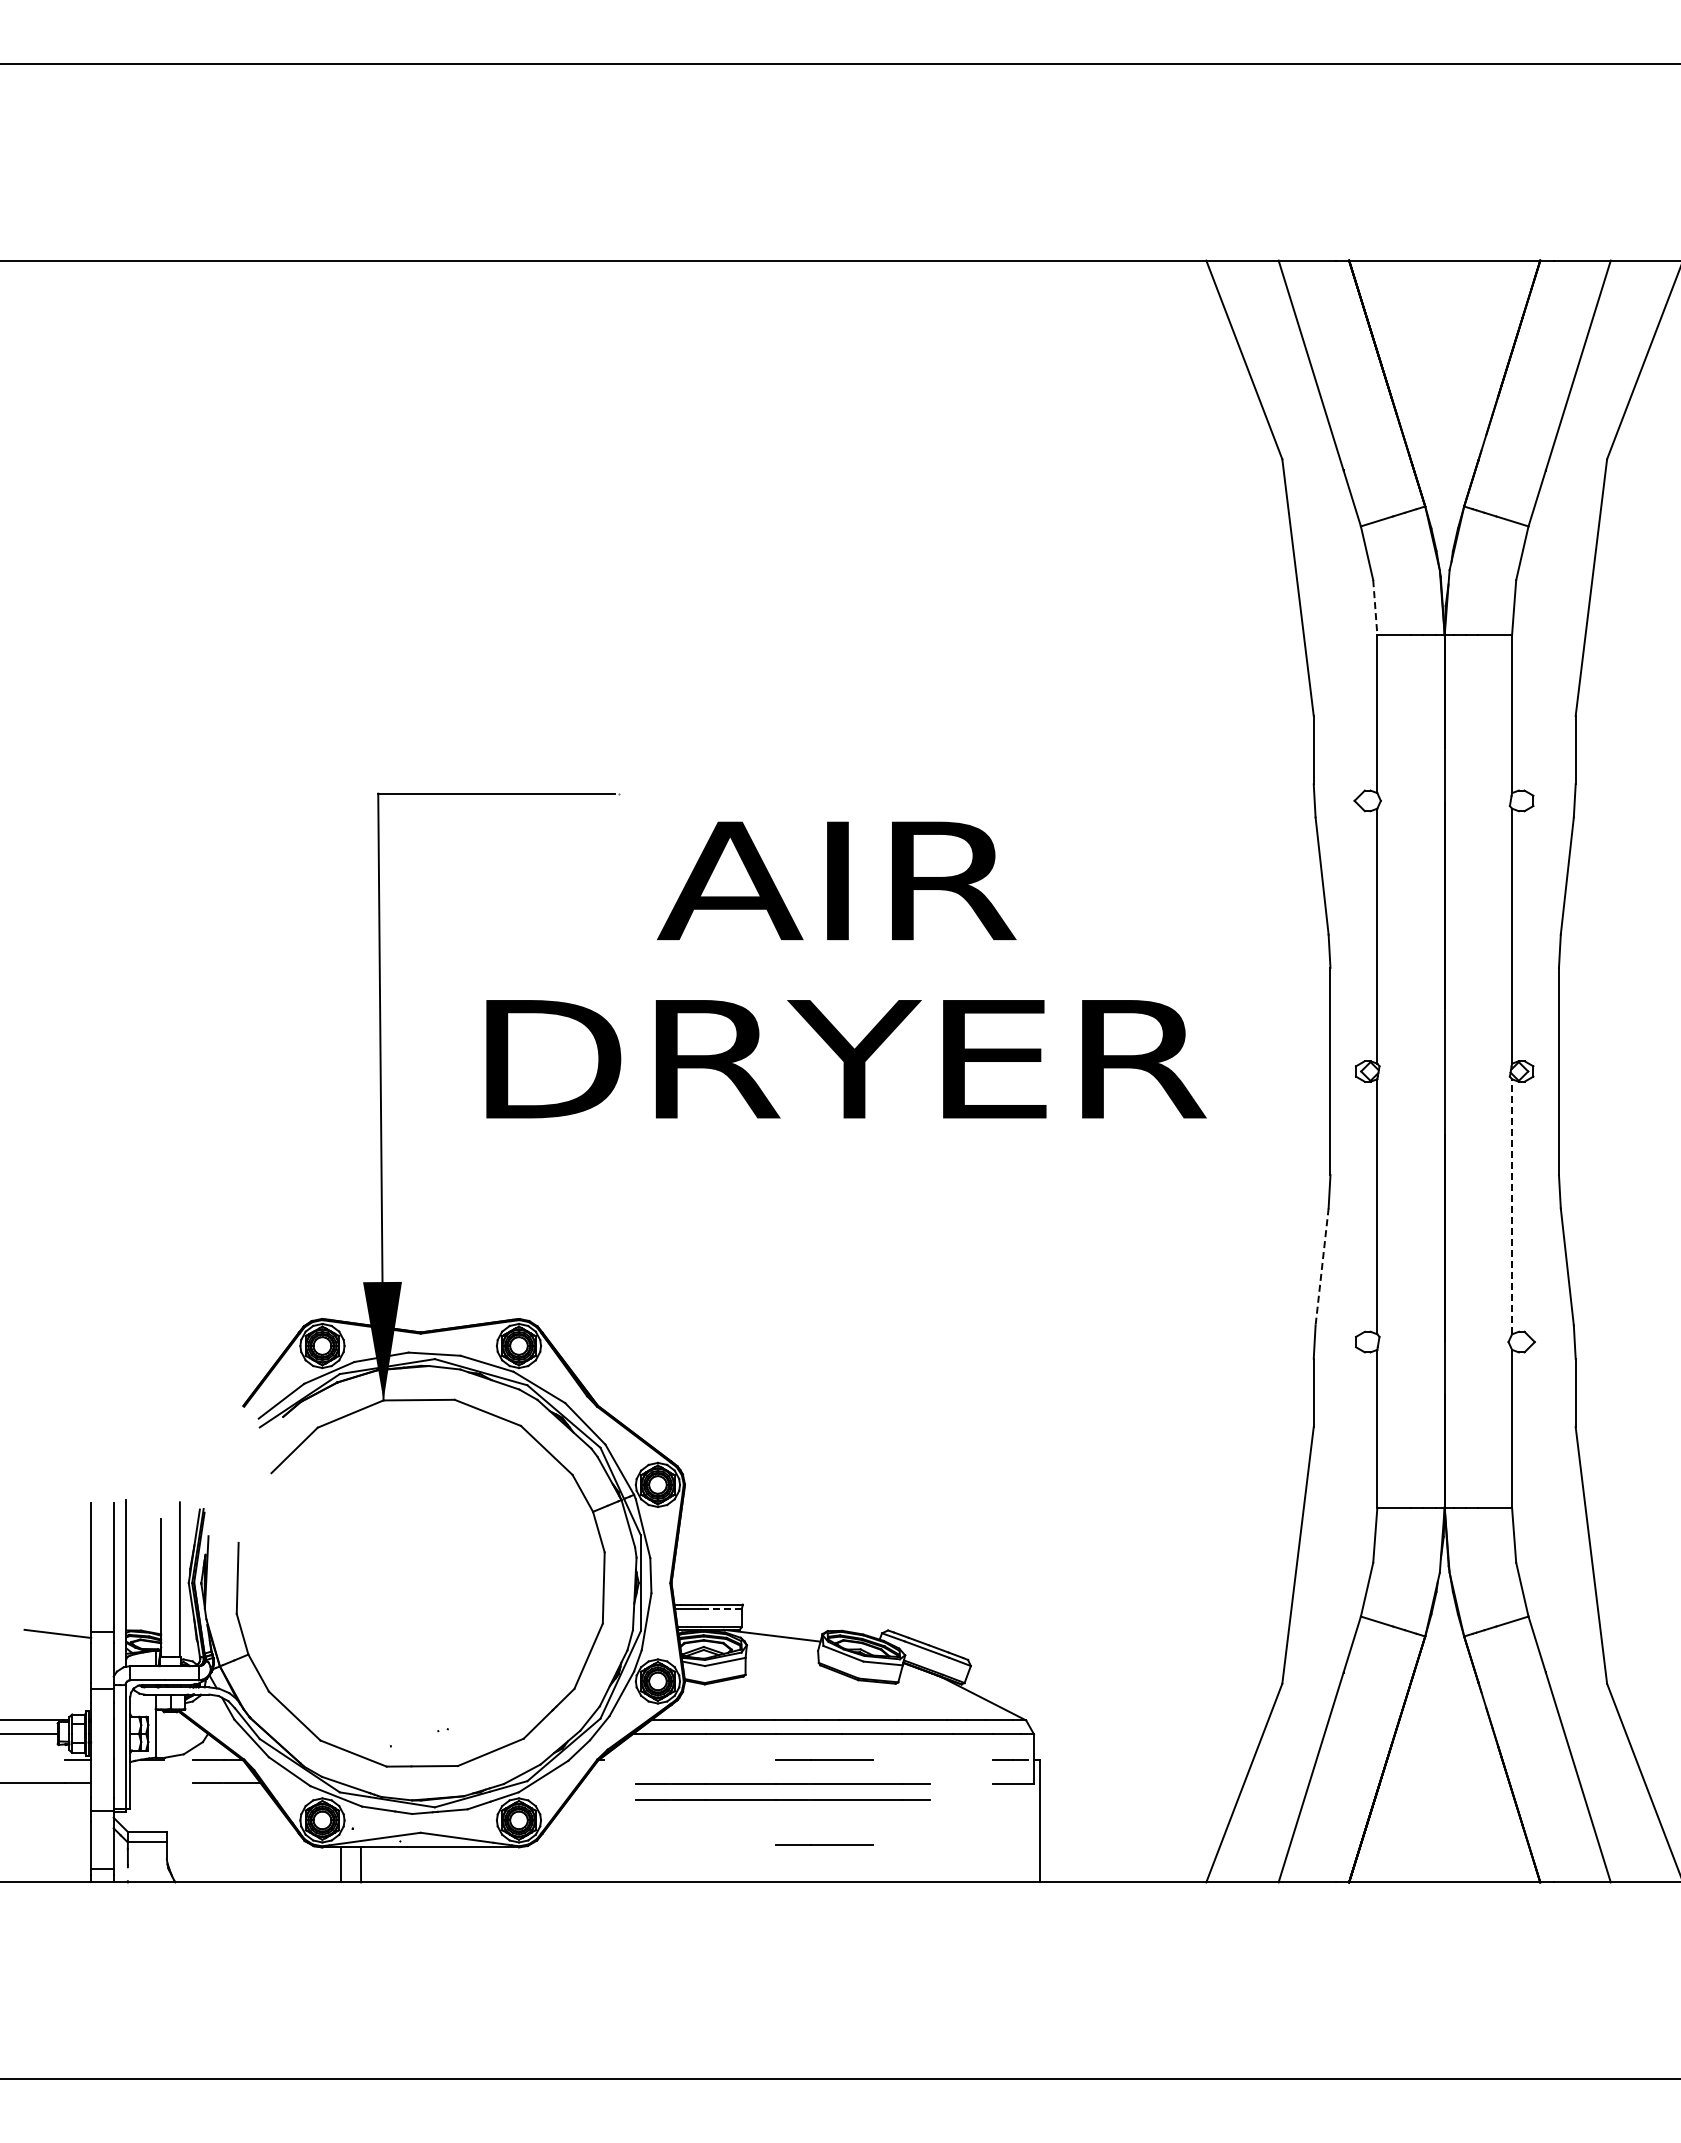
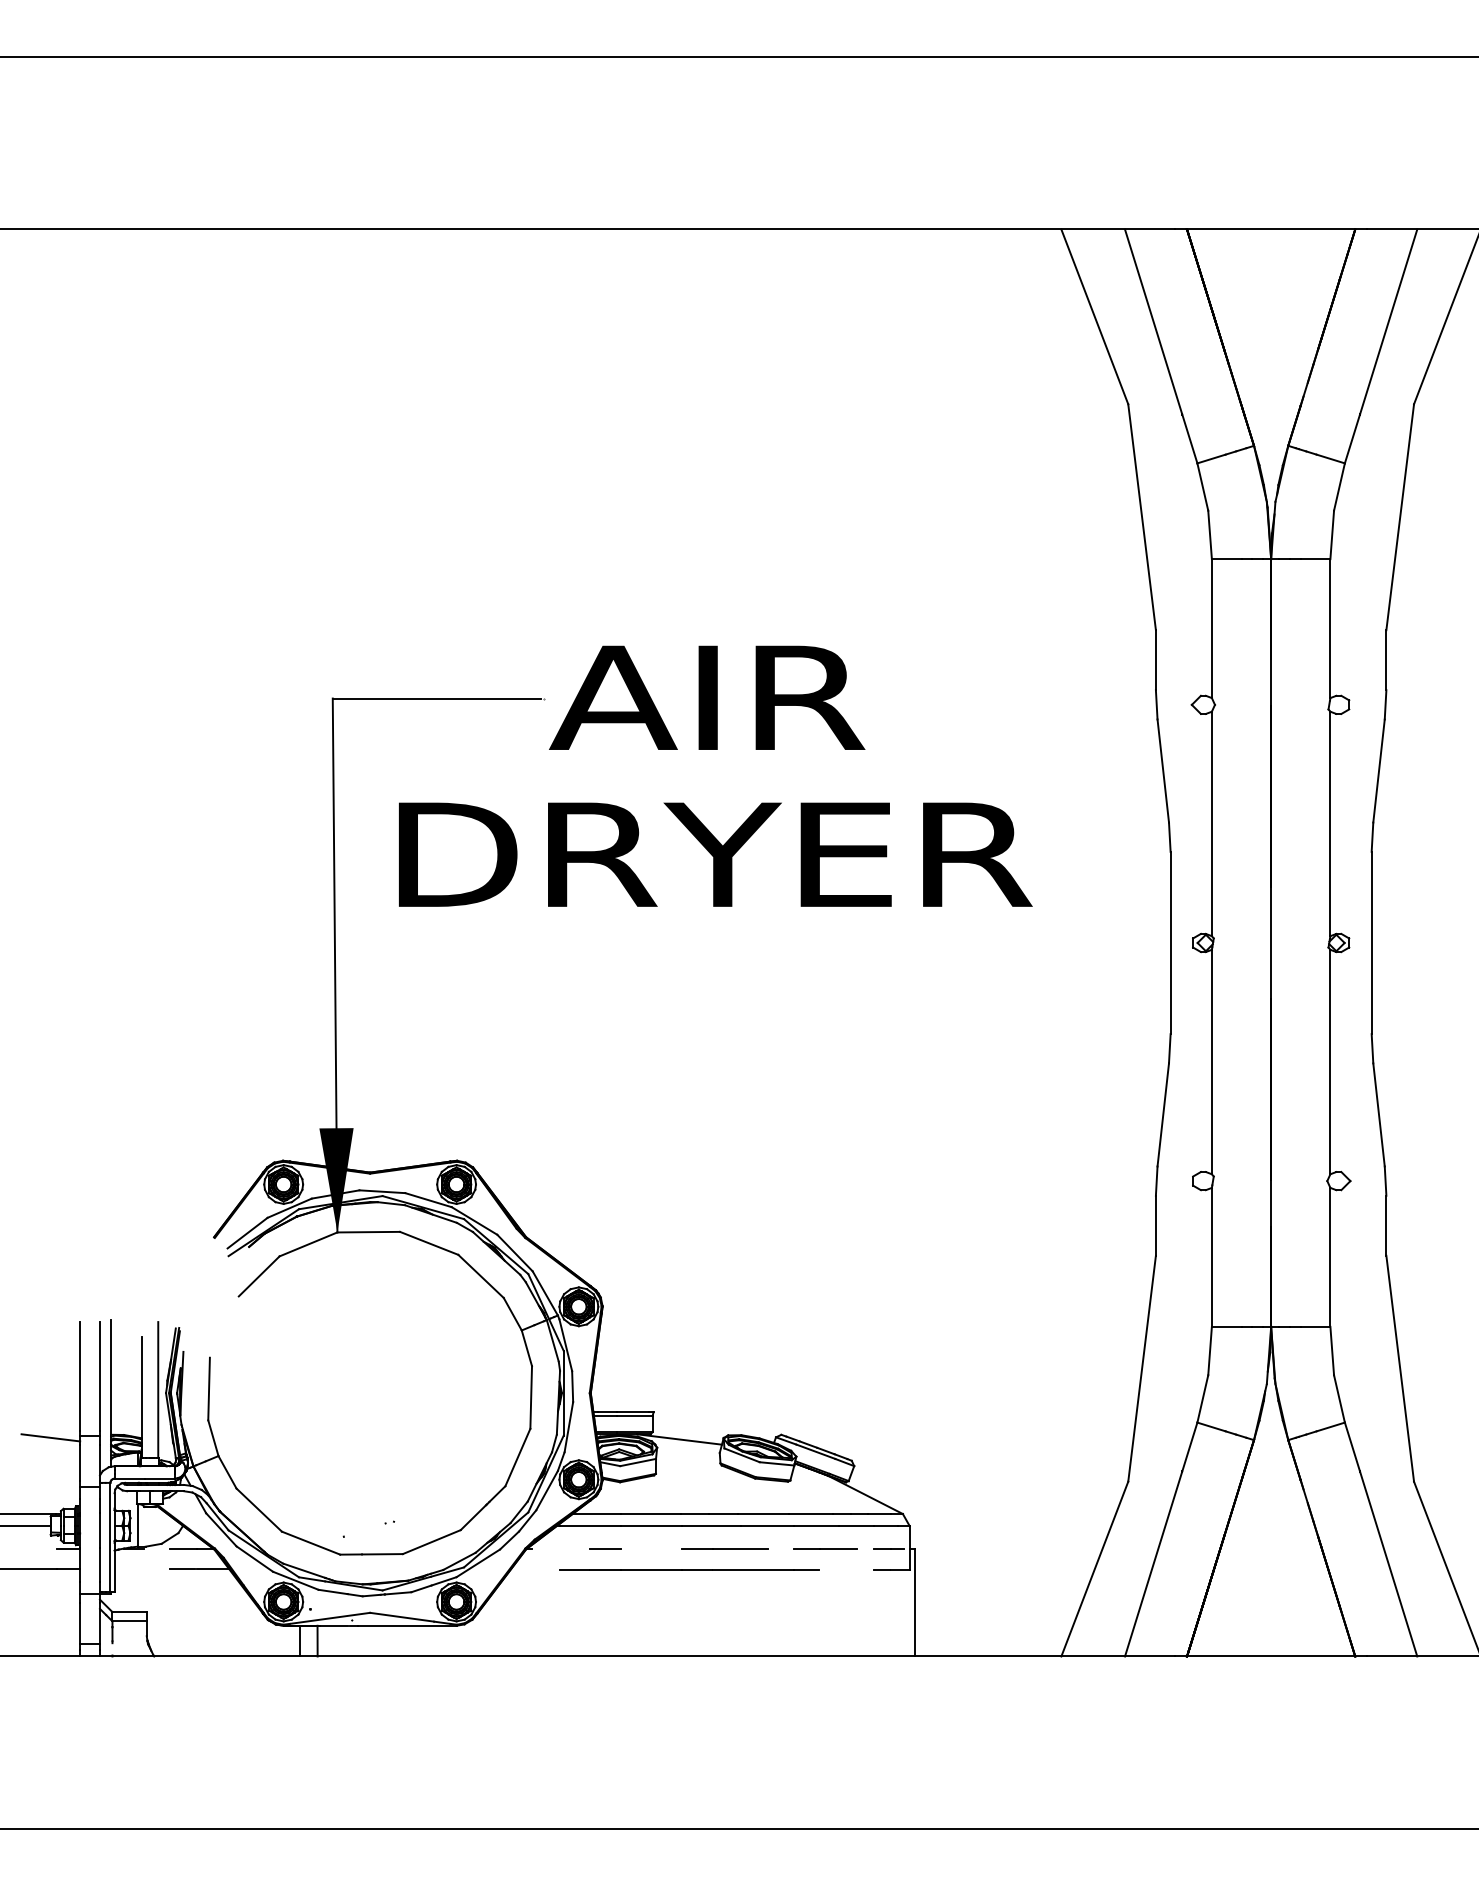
line: (1375, 607) -> (1210, 534), dashed -> solid
text: (846, 969) -> (715, 775), moved
line: (1512, 1206) -> (1330, 1061), dashed -> solid
line: (1322, 1266) -> (1163, 1114), dashed -> solid
line: (720, 1609) -> (633, 1416), dashed -> solid
line: (688, 1759) -> (605, 1548), added
line: (937, 1759) -> (824, 1548), added
line: (782, 1799) -> (688, 1583), removed
line: (824, 1844) -> (725, 1623), removed

